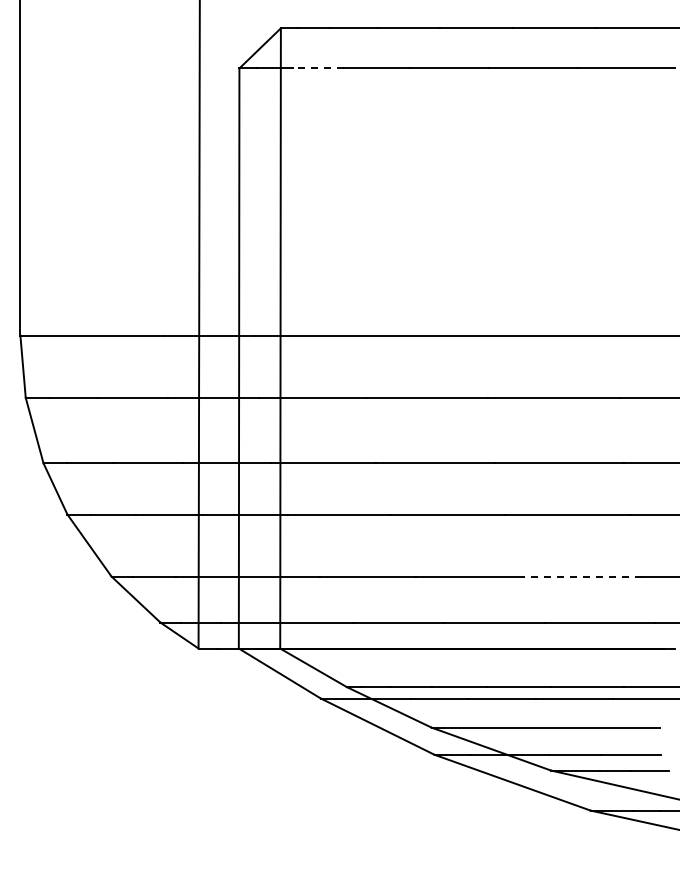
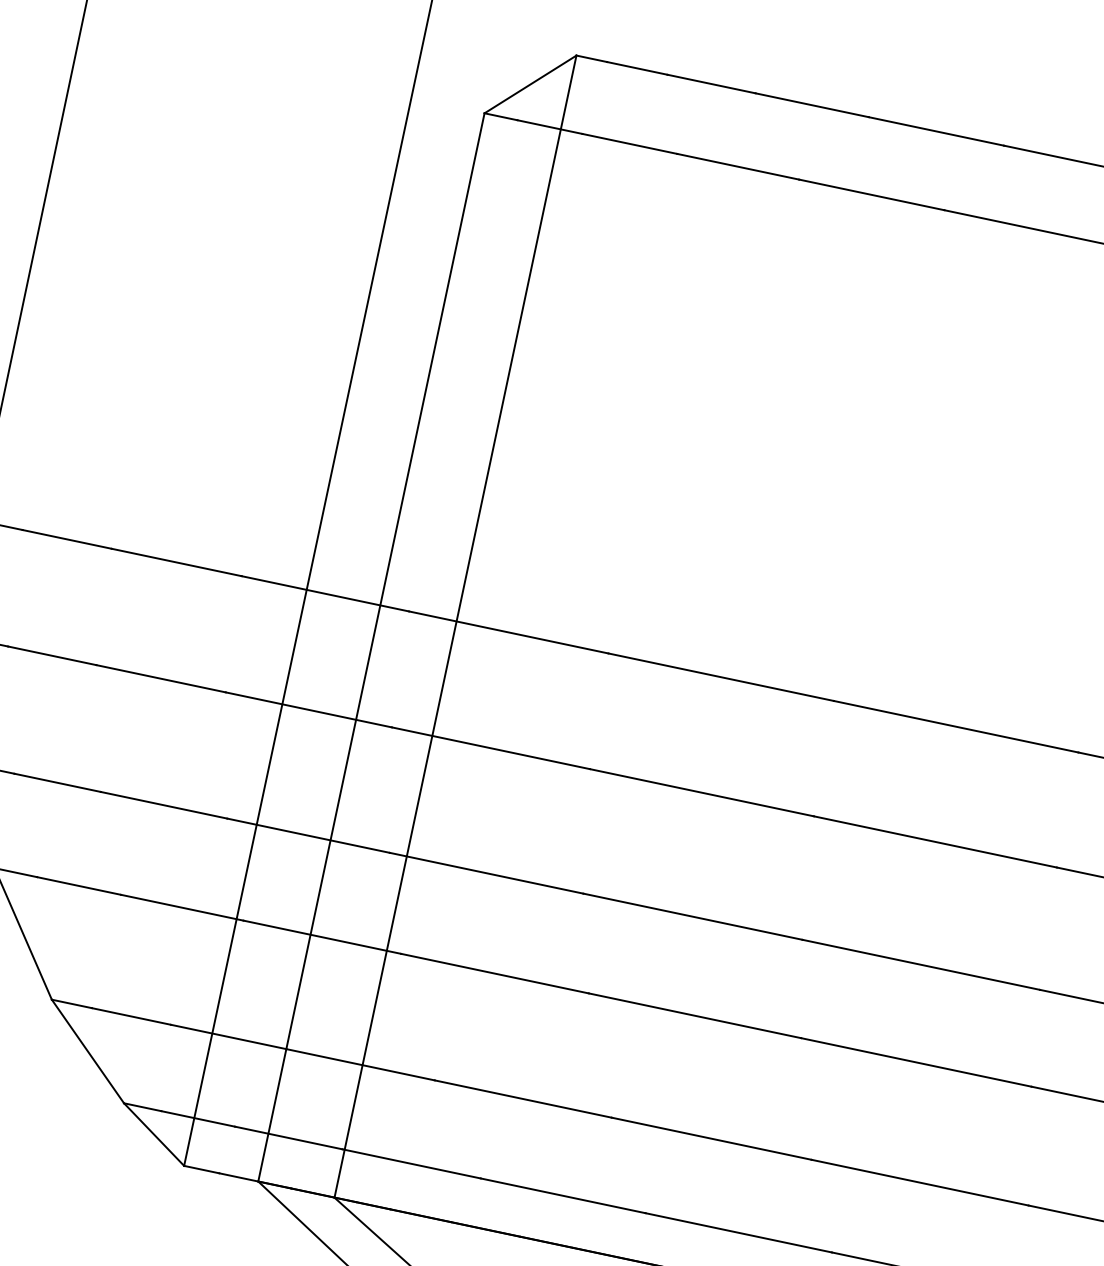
line: (318, 68) -> (630, 144), dashed -> solid
line: (582, 576) -> (919, 1182), dashed -> solid

